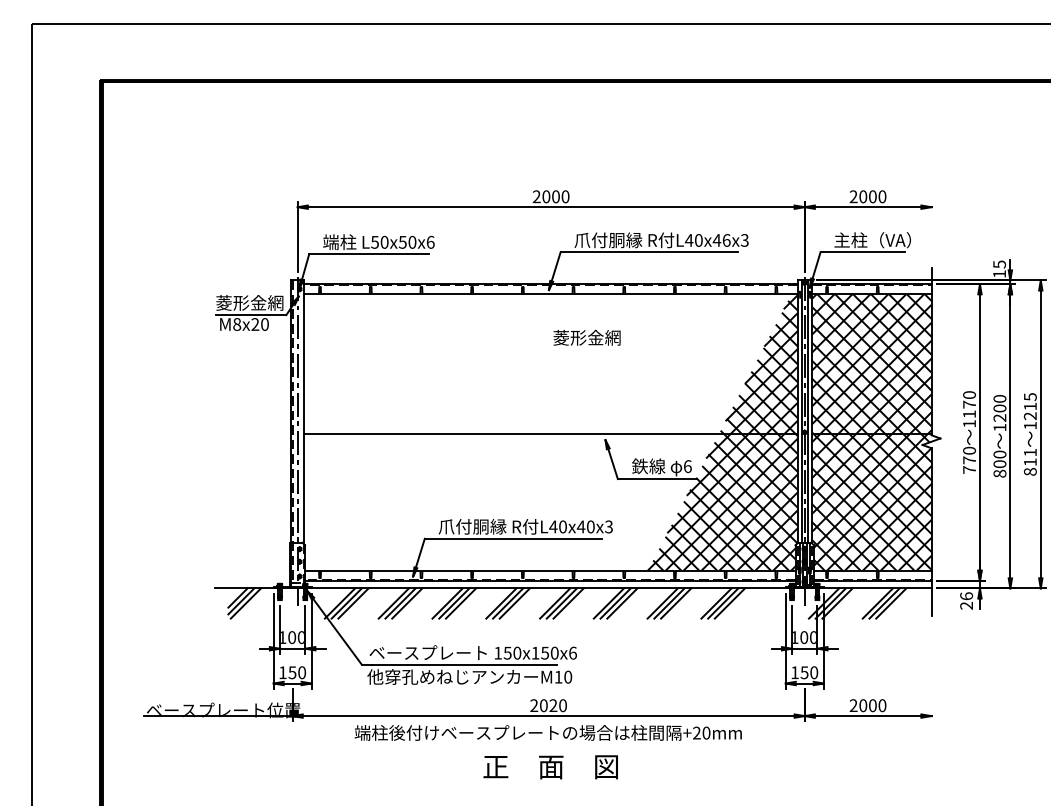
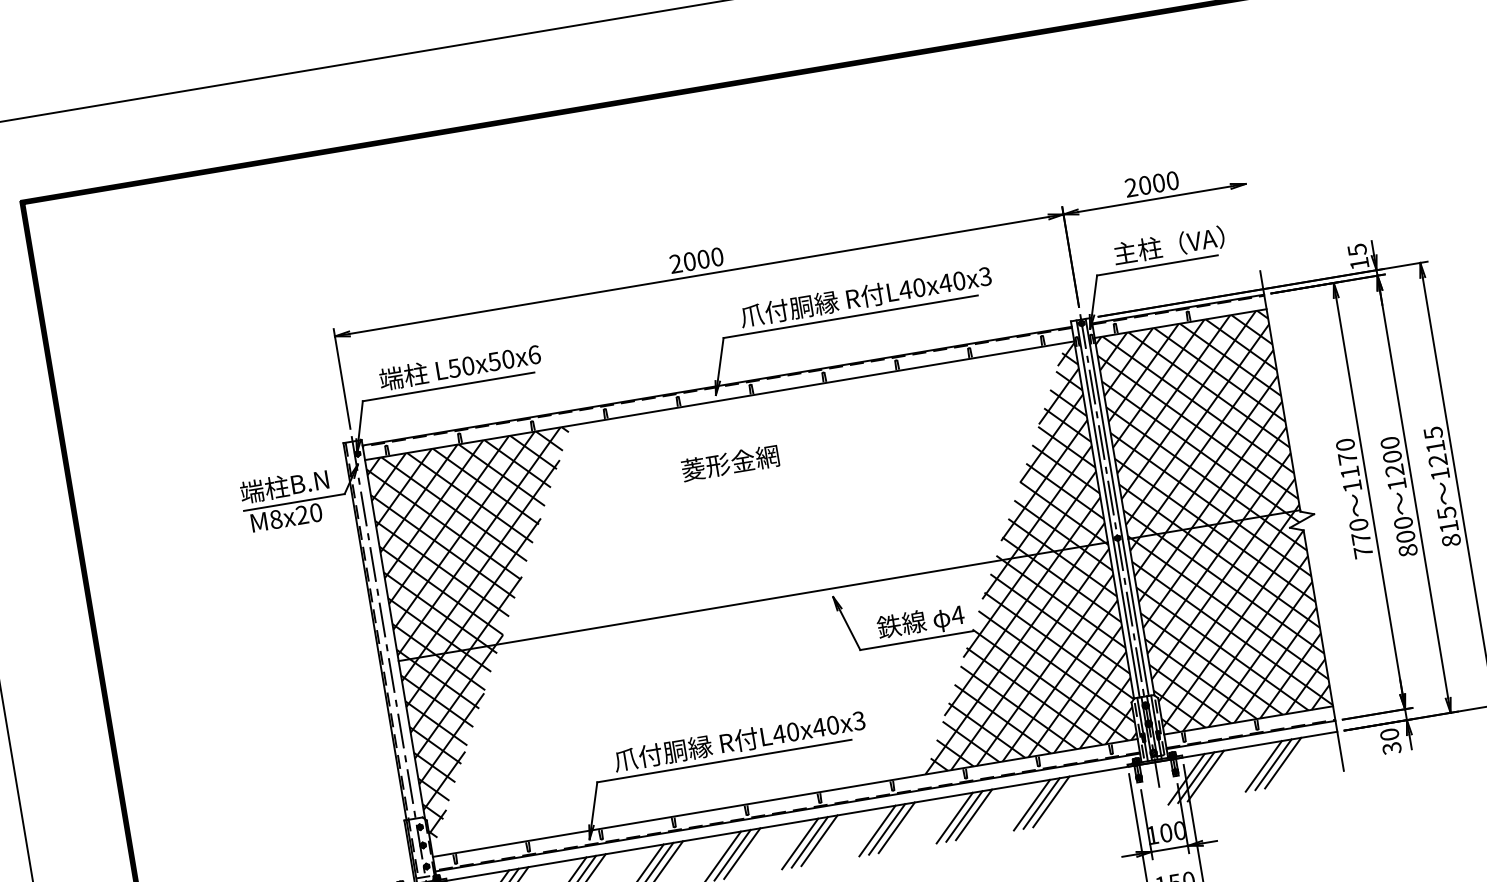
text: (726, 240) -> (959, 281), L40x46x3 -> L40x40x3
text: (249, 302) -> (288, 484), 菱形金網 -> 端柱B.N
text: (586, 337) -> (729, 462), moved
hatch: (374, 426) -> (498, 633), added
text: (1030, 452) -> (1446, 512), 811 -> 815
text: (687, 466) -> (957, 615), 6 -> 4
text: (966, 600) -> (1390, 740), 26 -> 30

